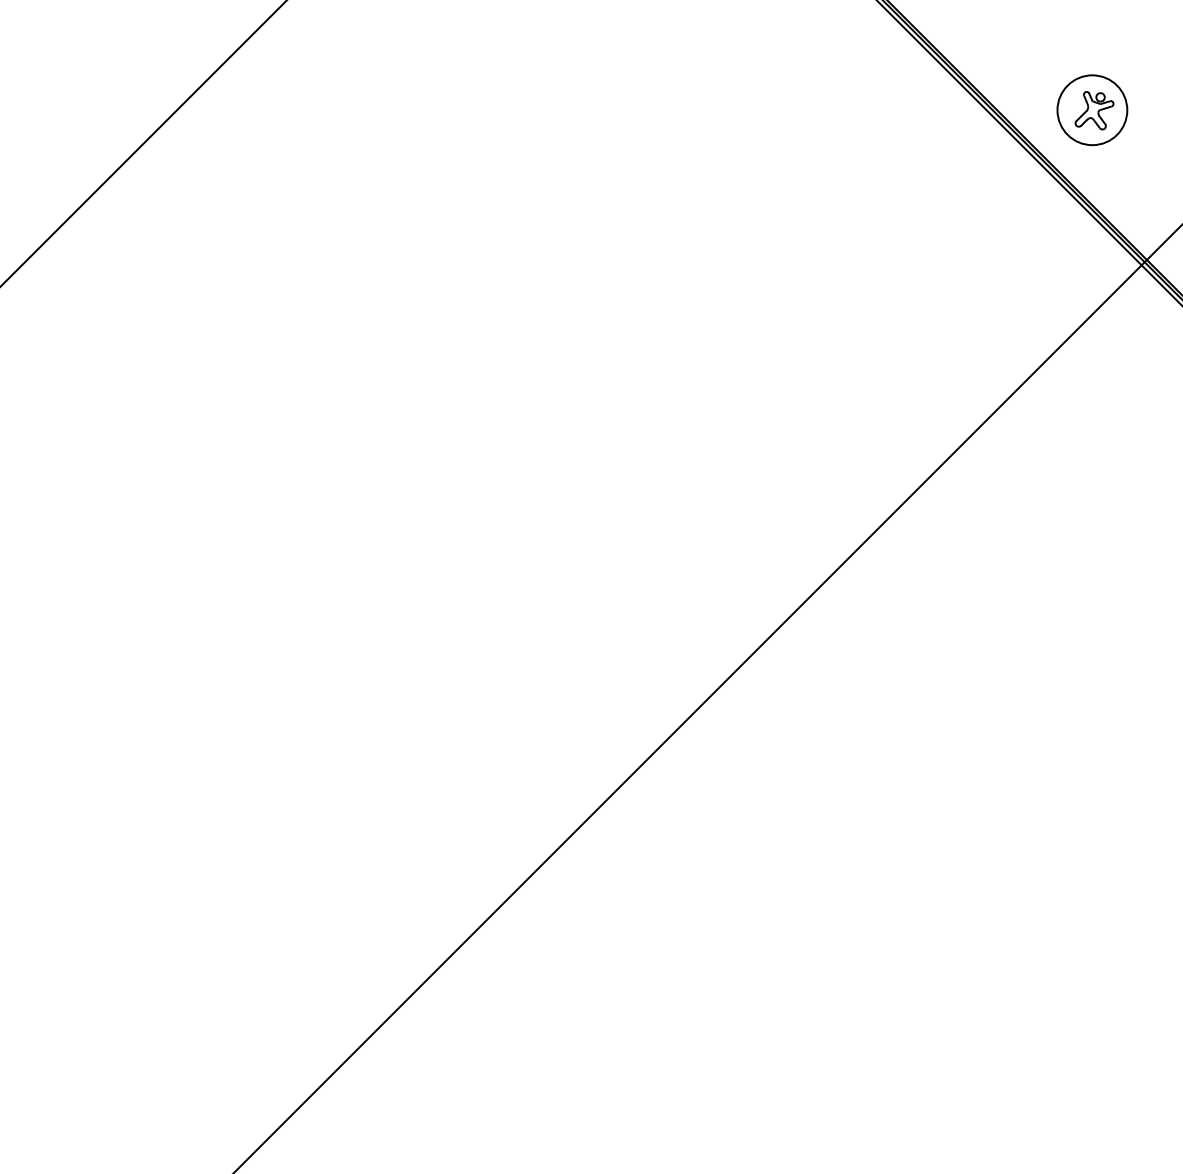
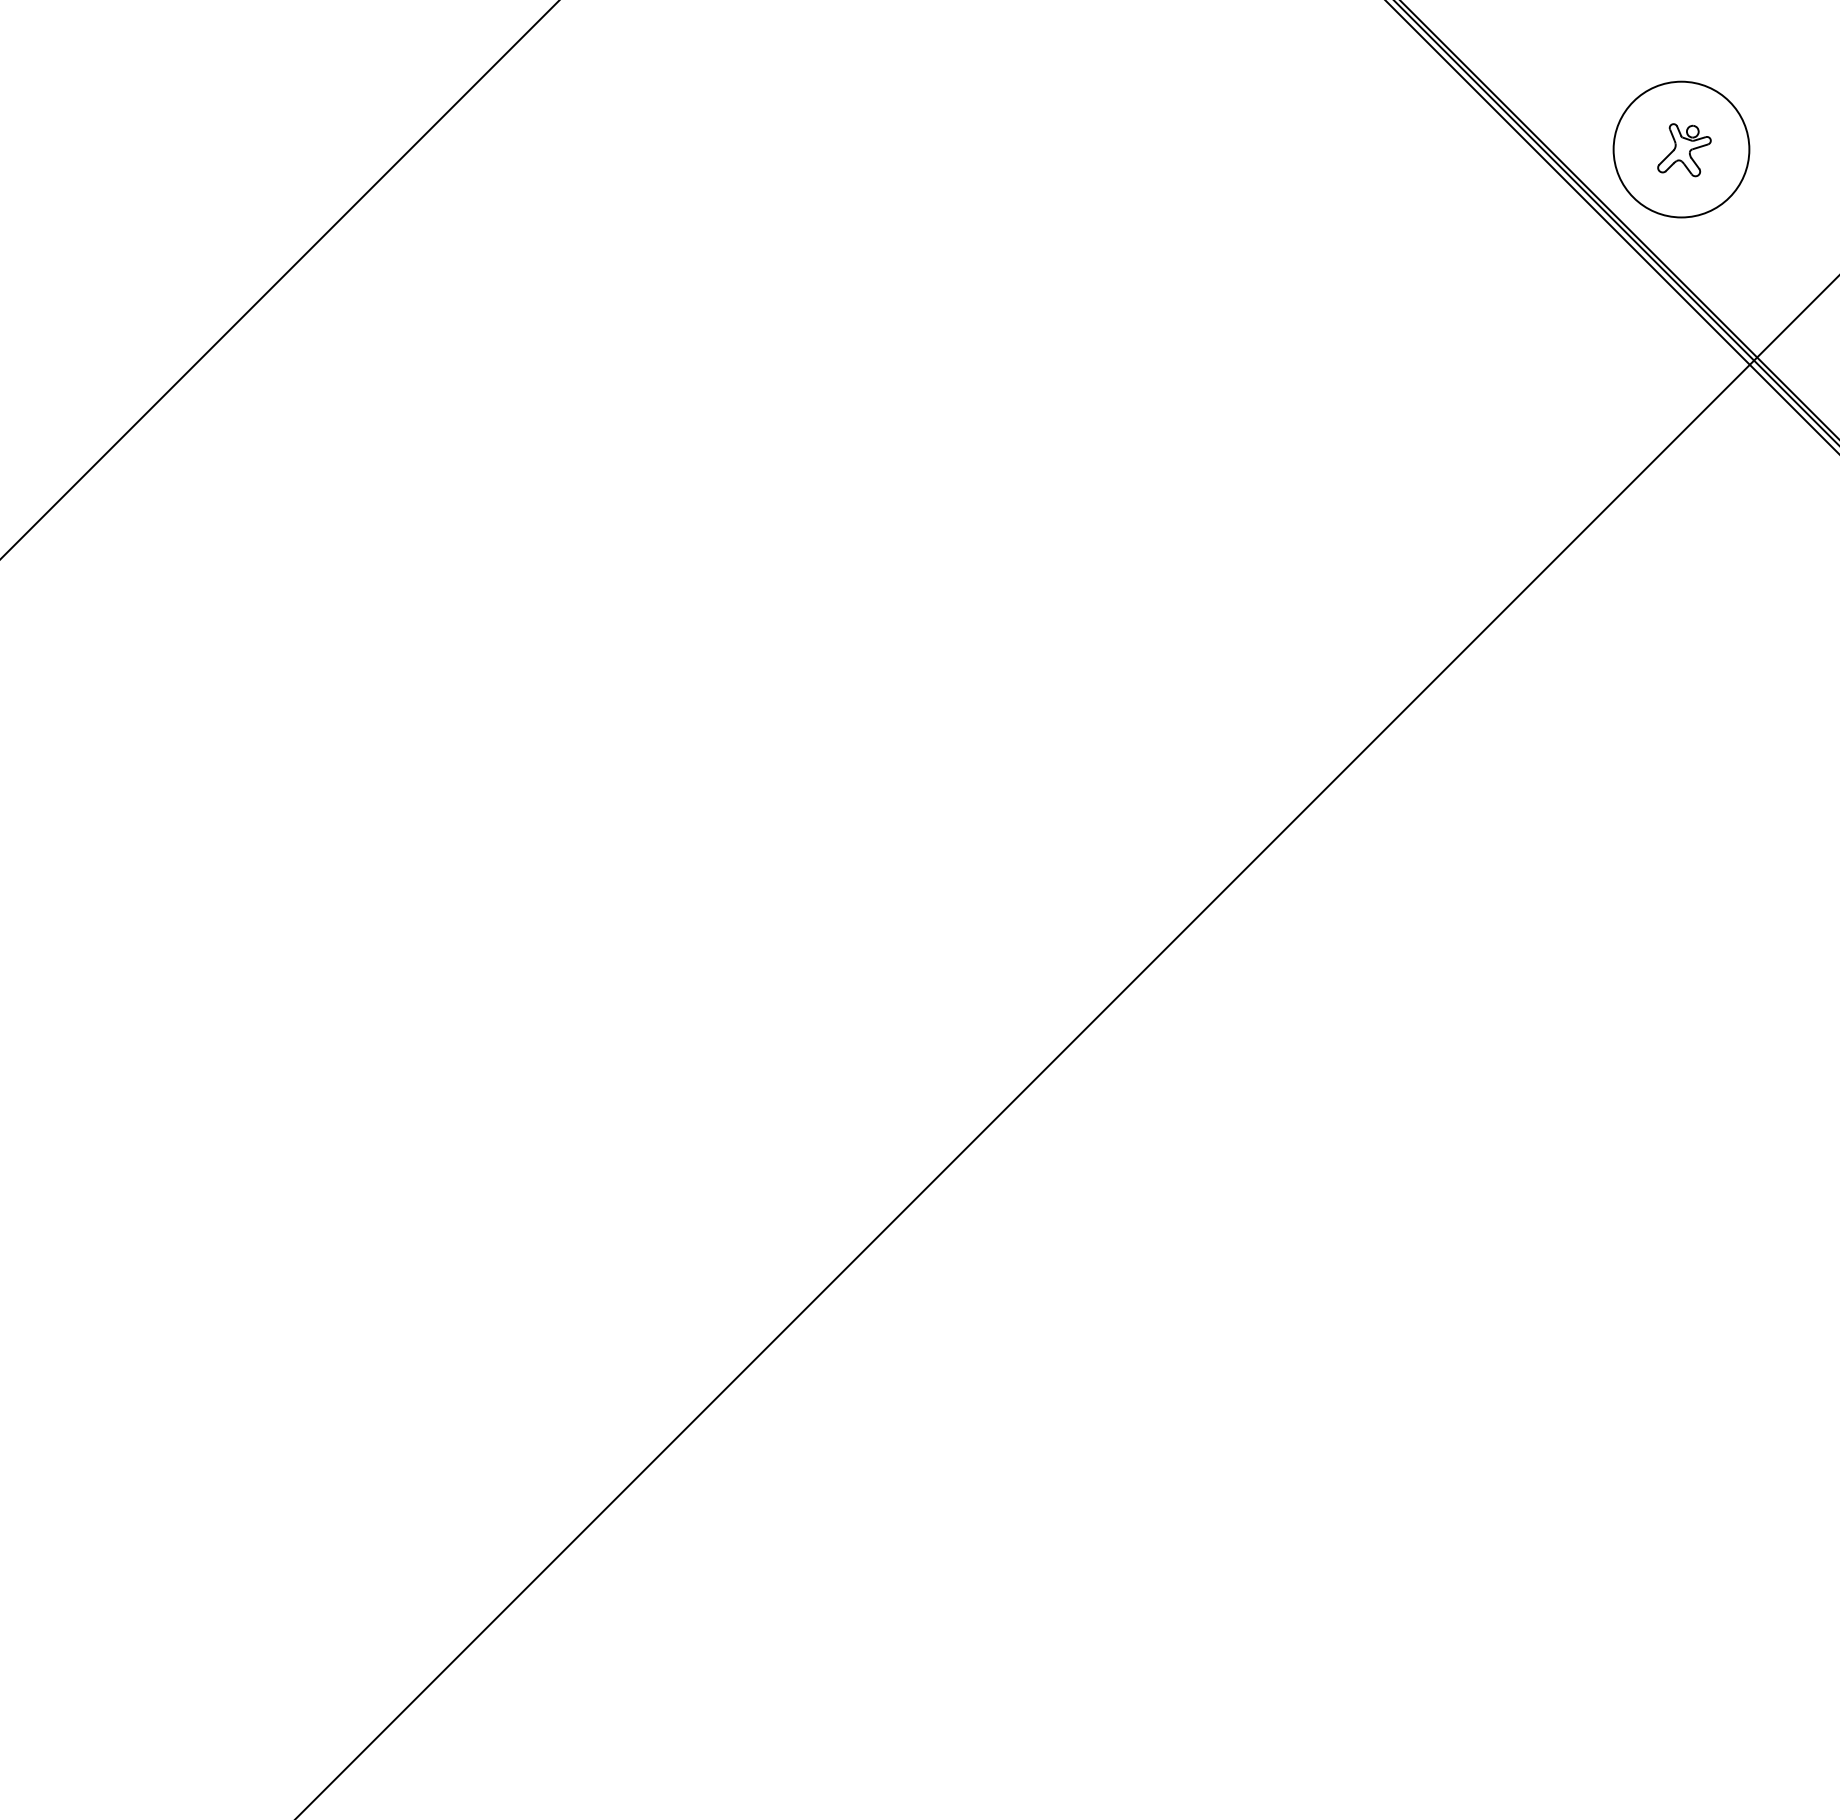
circle: (1092, 110) -> (1681, 149), size x1.4

